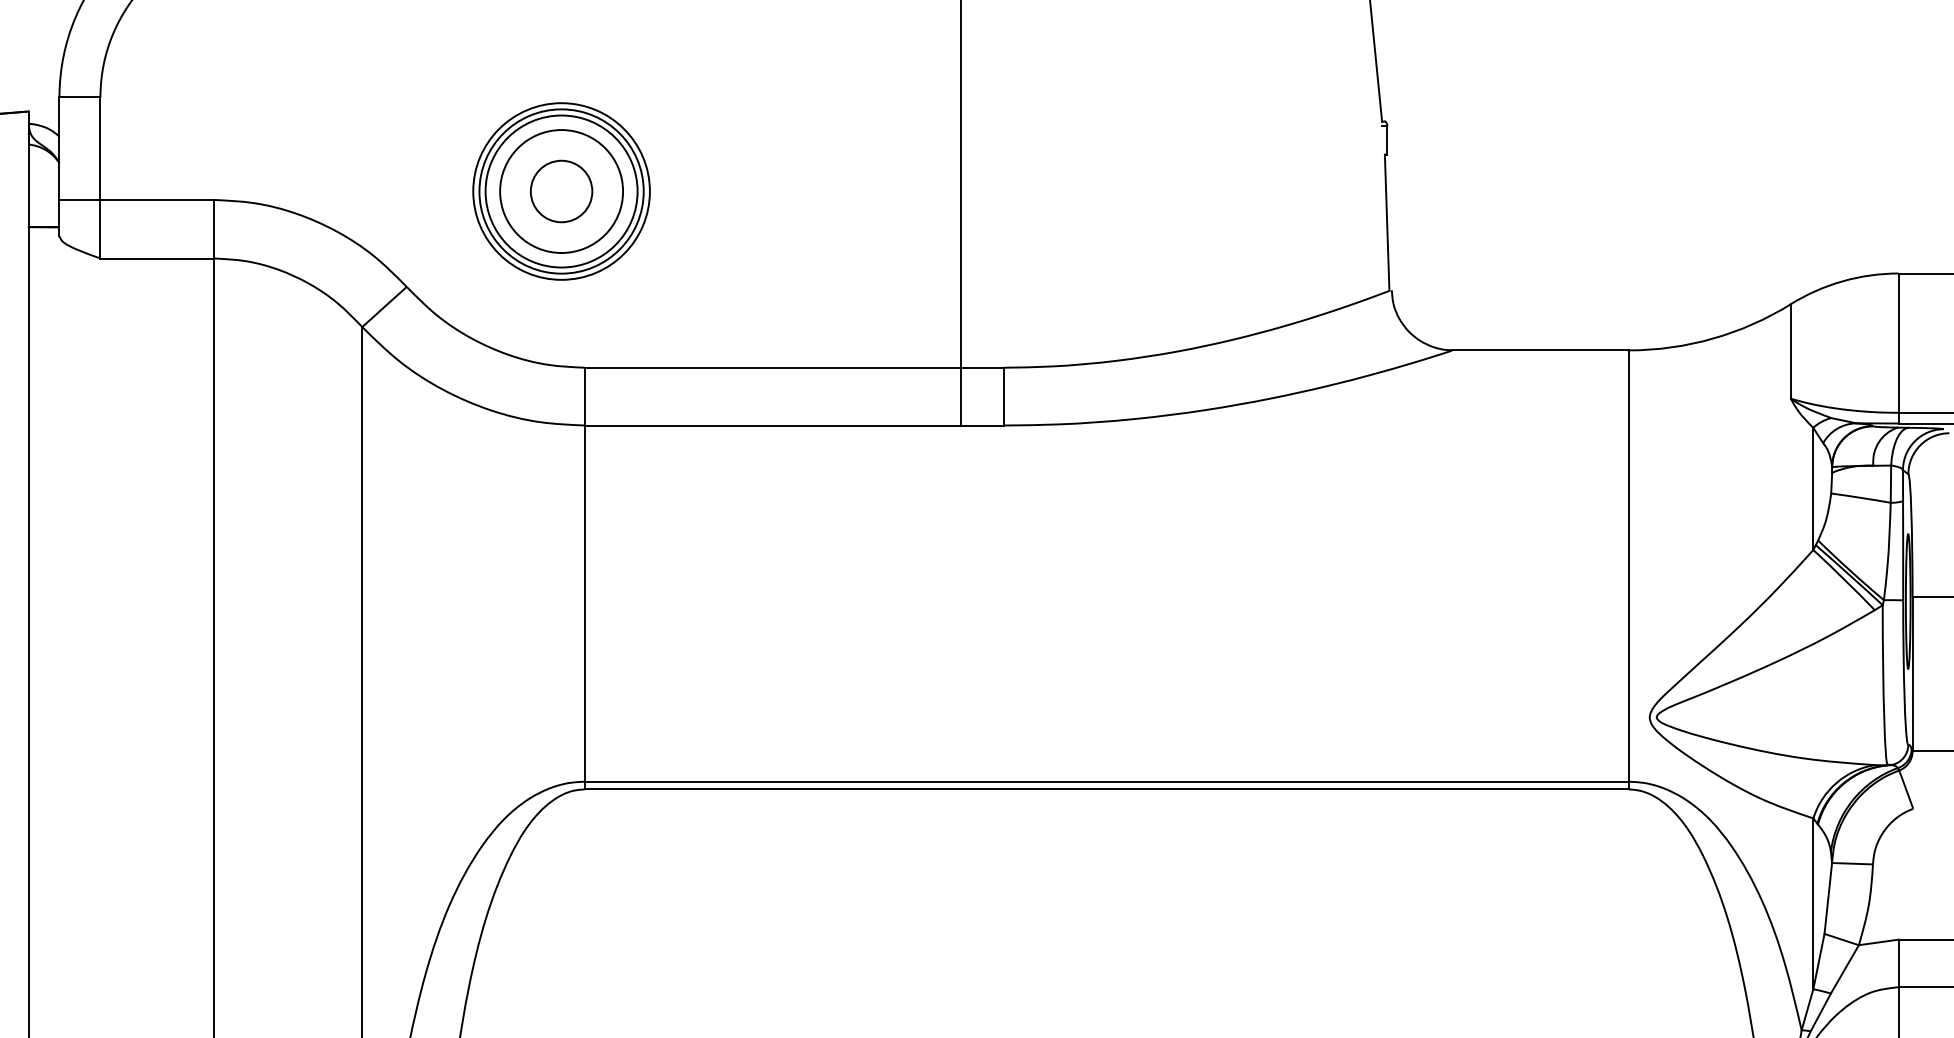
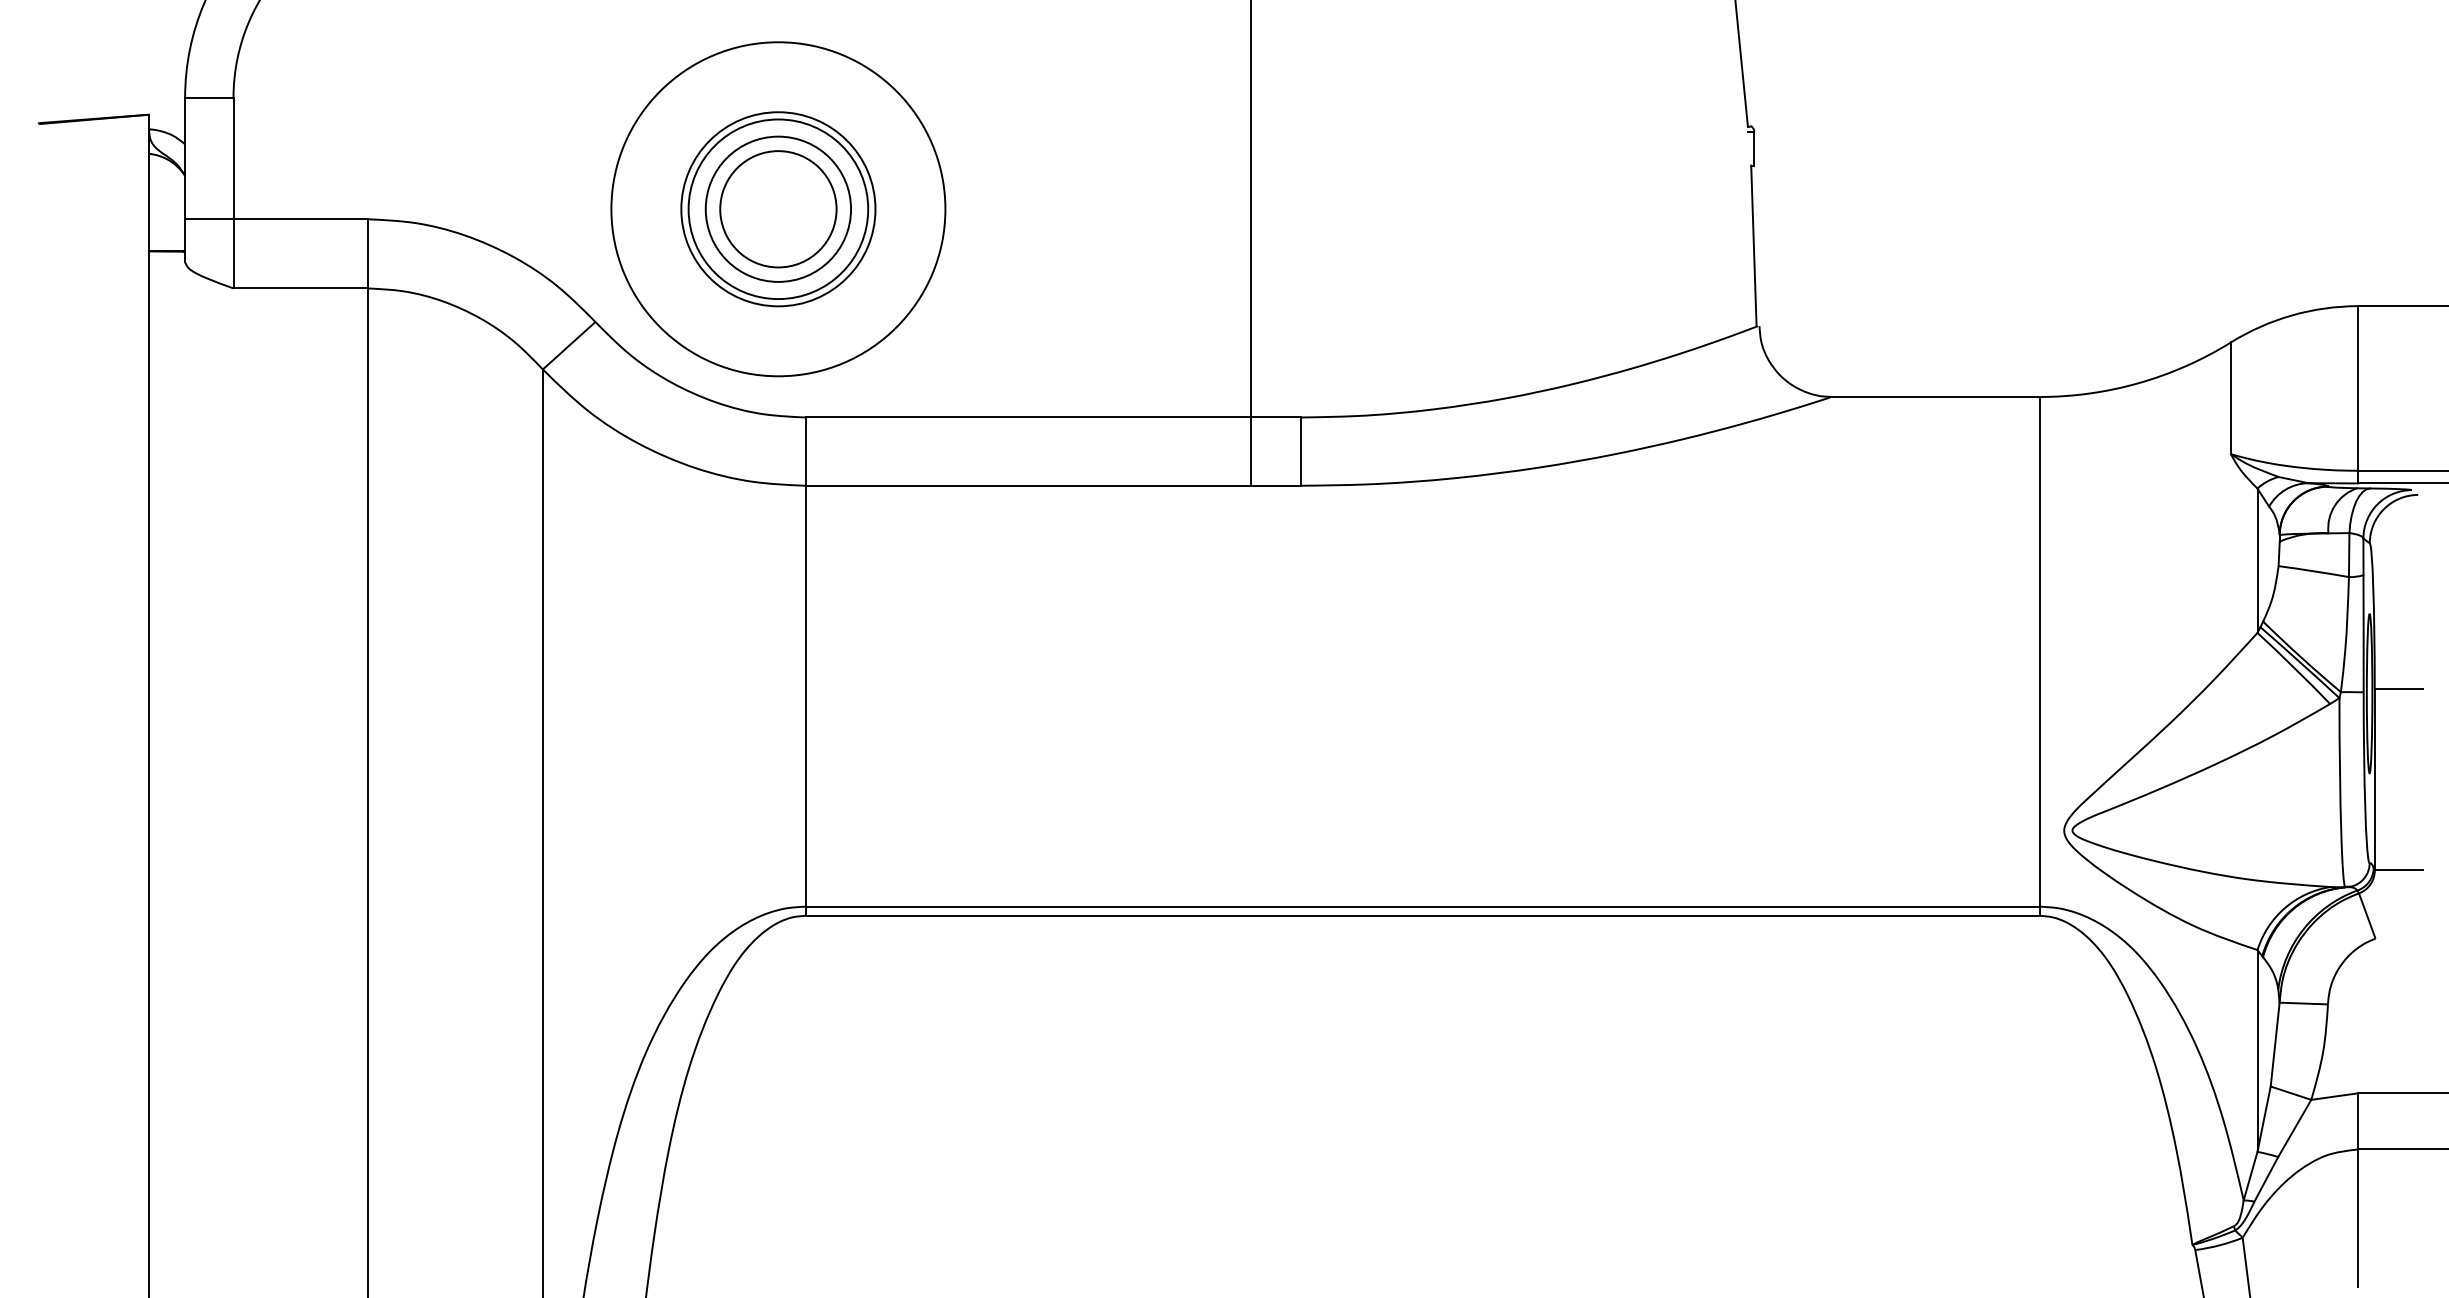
circle: (561, 190) -> (778, 208), size x1.6
circle: (561, 190) -> (778, 208), size x1.6

